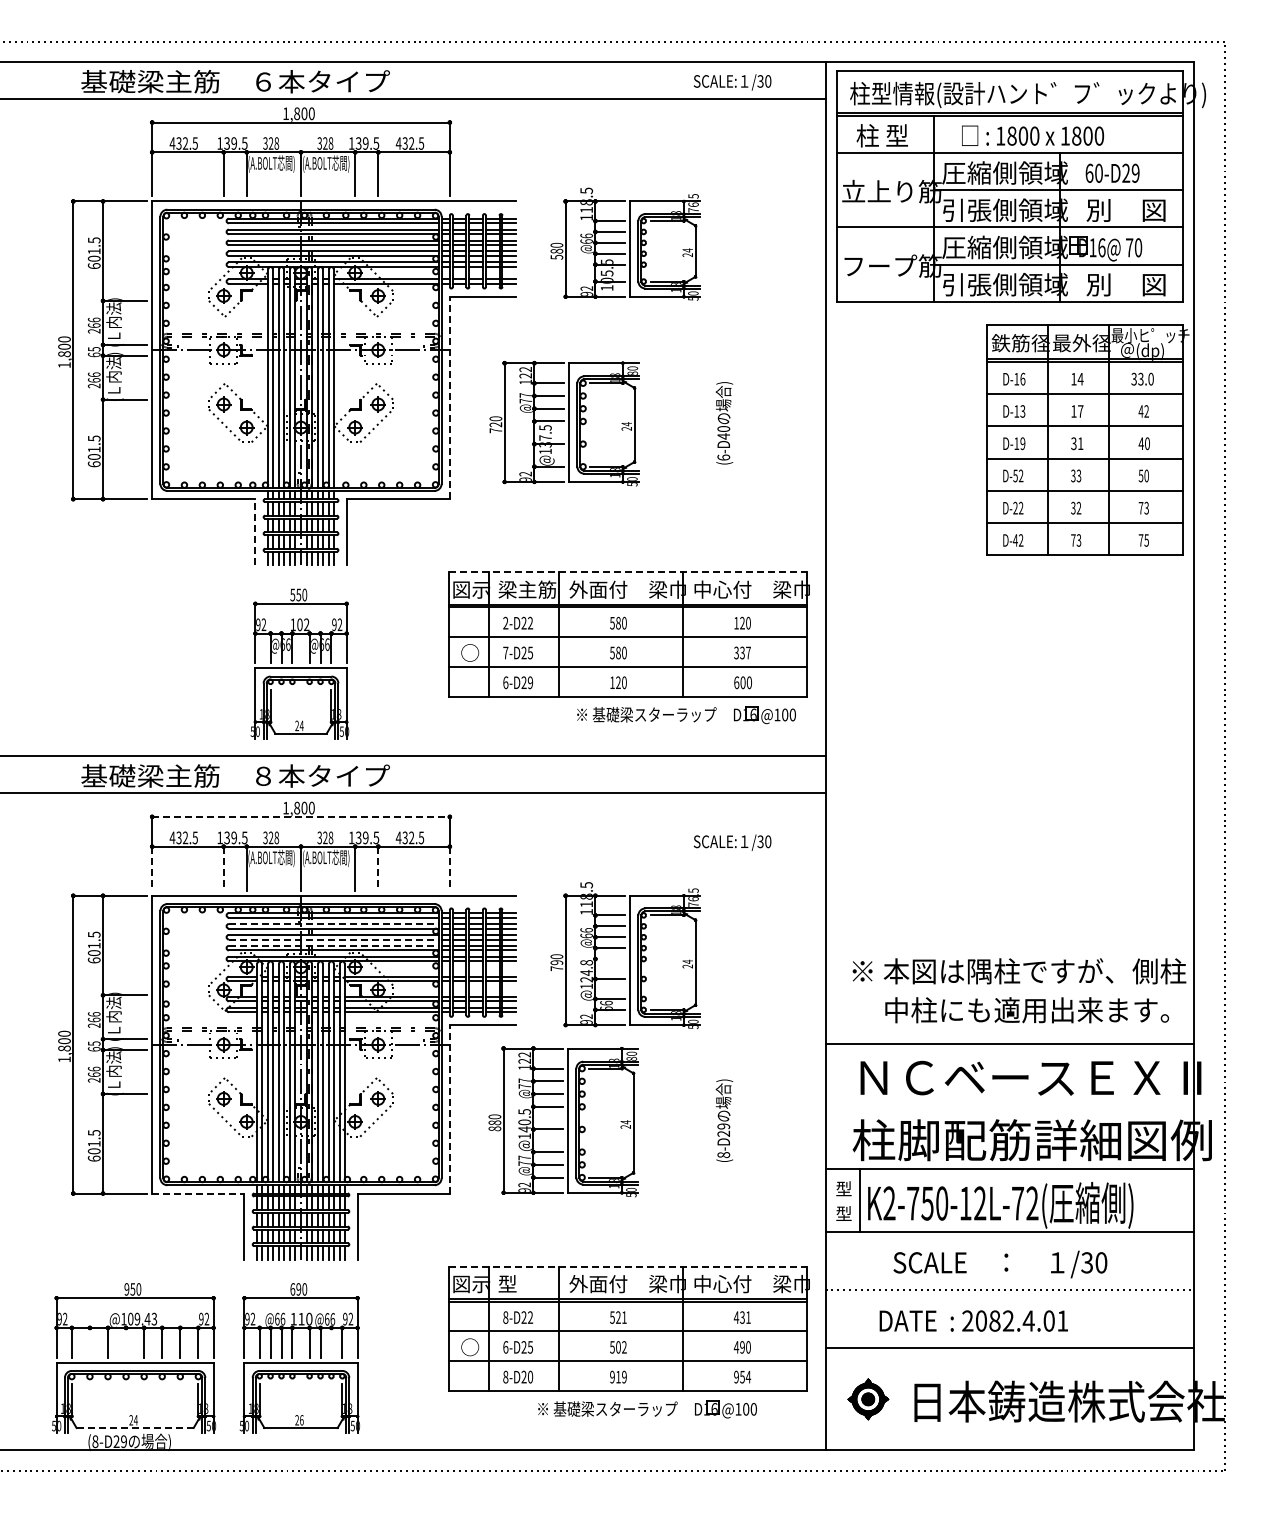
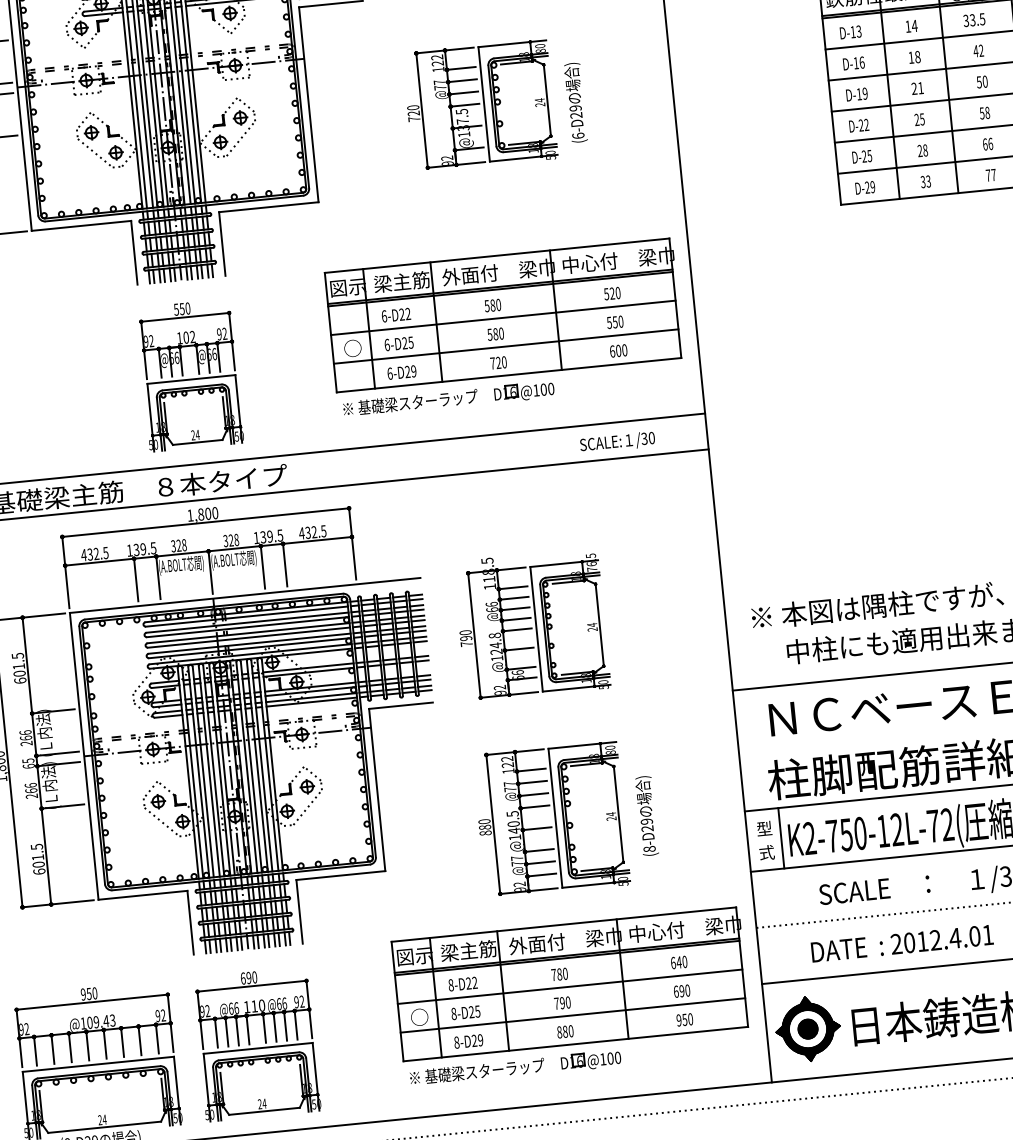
text: (1022, 378) -> (858, 30), D-16 -> D-13
text: (1150, 378) -> (981, 18), 33.0 -> 33.5
line: (449, 397) -> (308, 104), dashed -> solid
text: (1022, 411) -> (861, 62), D-13 -> D-16
text: (1080, 411) -> (917, 57), 17 -> 18
part: (564, 423) -> (479, 105), moved
text: (723, 432) -> (575, 111), (6-D40 -> (6-D29
text: (1140, 443) -> (978, 82), 40 -> 50
text: (1073, 444) -> (914, 89), 31 -> 21
text: (1015, 475) -> (861, 125), D-52 -> D-22
text: (1076, 475) -> (919, 119), 33 -> 25
text: (1146, 476) -> (987, 113), 50 -> 58
text: (1021, 507) -> (870, 155), D-22 -> D-25
text: (1076, 507) -> (922, 150), 32 -> 28
text: (1143, 507) -> (987, 143), 73 -> 66
line: (255, 531) -> (134, 252), dashed -> solid
text: (1018, 540) -> (870, 187), D-42 -> D-29
text: (1073, 540) -> (923, 182), 73 -> 33
text: (1146, 540) -> (993, 175), 75 -> 77
line: (627, 572) -> (496, 255), dashed -> solid
text: (505, 622) -> (384, 315), 2-D22 -> 6-D22
text: (736, 623) -> (606, 294), 120 -> 520
text: (505, 652) -> (386, 344), 7-D25 -> 6-D25
text: (742, 652) -> (615, 321), 337 -> 550
text: (612, 682) -> (492, 363), 120 -> 720
part: (686, 715) -> (448, 399), moved
line: (301, 816) -> (206, 522), dashed -> solid
text: (732, 842) -> (617, 442), moved
line: (152, 869) -> (67, 587), dashed -> solid
line: (223, 869) -> (136, 580), dashed -> solid
line: (378, 869) -> (285, 565), dashed -> solid
line: (449, 869) -> (353, 559), dashed -> solid
line: (333, 924) -> (247, 623), dashed -> solid
line: (333, 939) -> (248, 637), dashed -> solid
line: (333, 945) -> (249, 643), dashed -> solid
line: (610, 959) -> (517, 630), added
line: (449, 1108) -> (376, 789), dashed -> solid
text: (724, 1120) -> (646, 815), moved
part: (563, 1121) -> (551, 819), moved
line: (198, 1193) -> (143, 895), dashed -> solid
text: (843, 1213) -> (766, 852), 型 -> 式
line: (627, 1266) -> (563, 924), dashed -> solid
text: (527, 1284) -> (468, 951), 型 -> 梁主筋
text: (618, 1317) -> (559, 974), 521 -> 780
text: (741, 1317) -> (678, 962), 431 -> 640
text: (994, 1320) -> (922, 941), 2082.4.01 -> 2012.4.01
line: (89, 1342) -> (52, 1049), added
line: (126, 1342) -> (88, 1045), added
line: (331, 1342) -> (285, 1026), added
text: (505, 1347) -> (453, 1014), 6-D25 -> 8-D25
text: (618, 1347) -> (562, 1003), 502 -> 790
text: (736, 1347) -> (676, 991), 490 -> 690
text: (618, 1376) -> (565, 1031), 919 -> 880
text: (748, 1376) -> (690, 1018), 954 -> 950
text: (529, 1377) -> (479, 1040), 8-D20 -> 8-D29
part: (868, 1399) -> (808, 1029), size x1.67
part: (647, 1409) -> (515, 1068), moved
text: (301, 1420) -> (264, 1104), 26 -> 24
line: (135, 1428) -> (105, 1127), dashed -> solid

